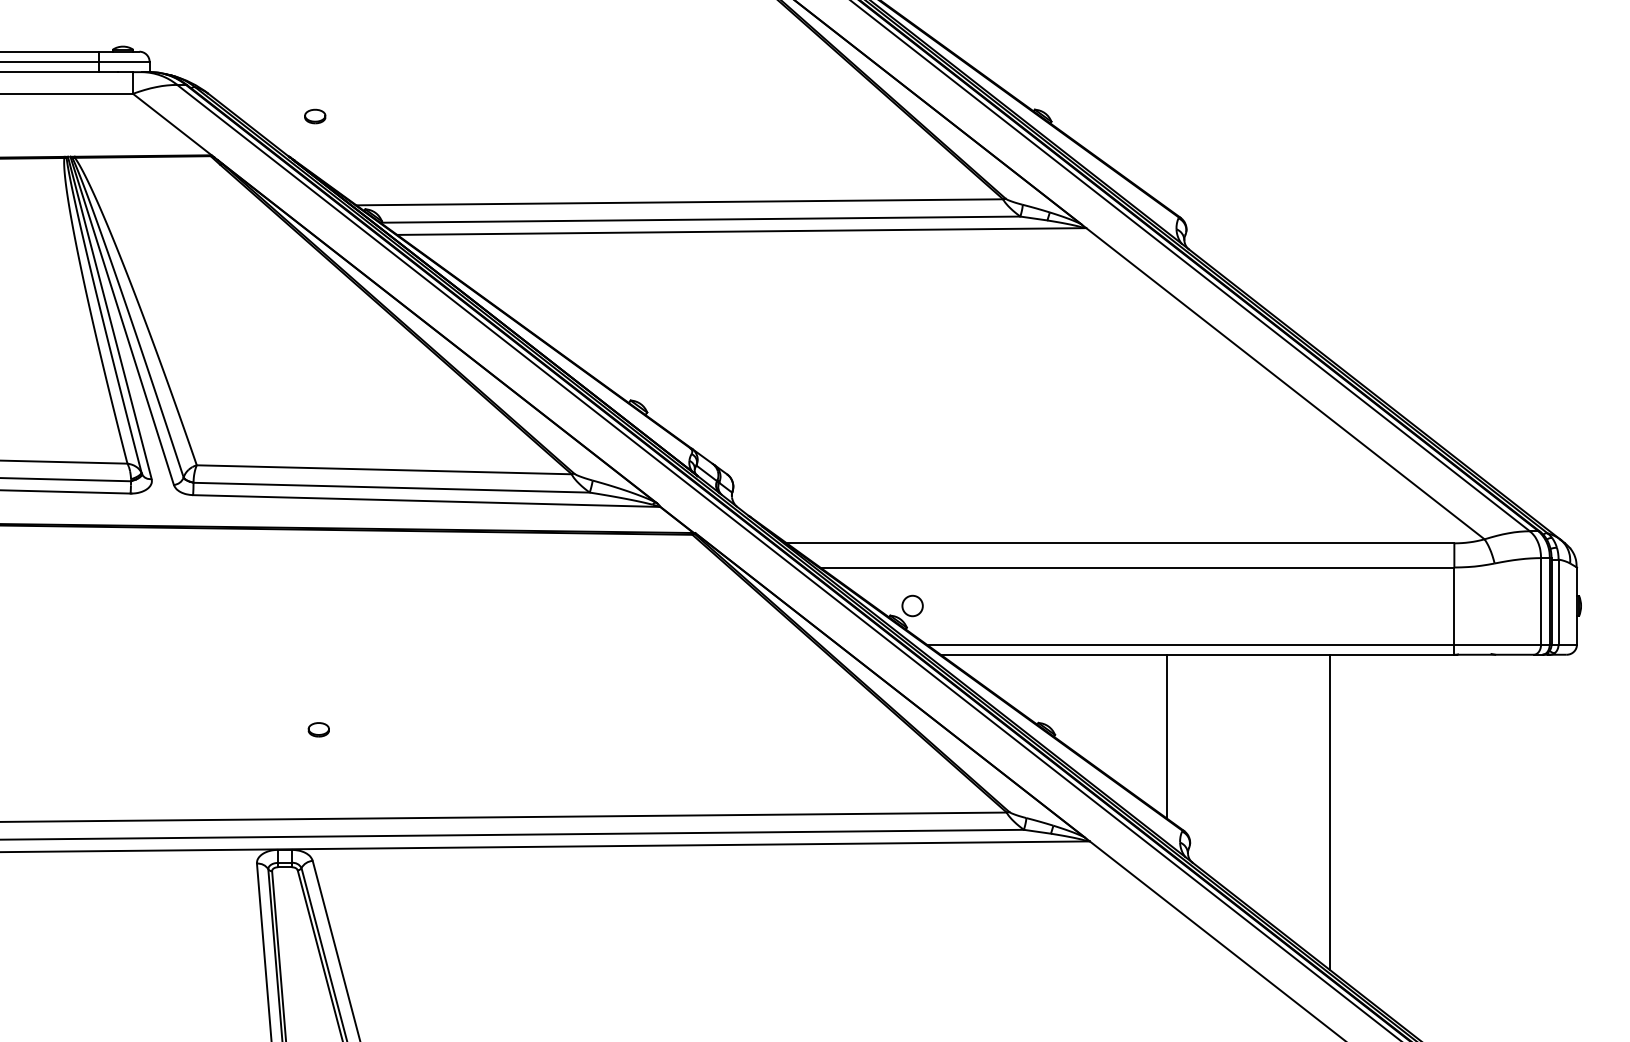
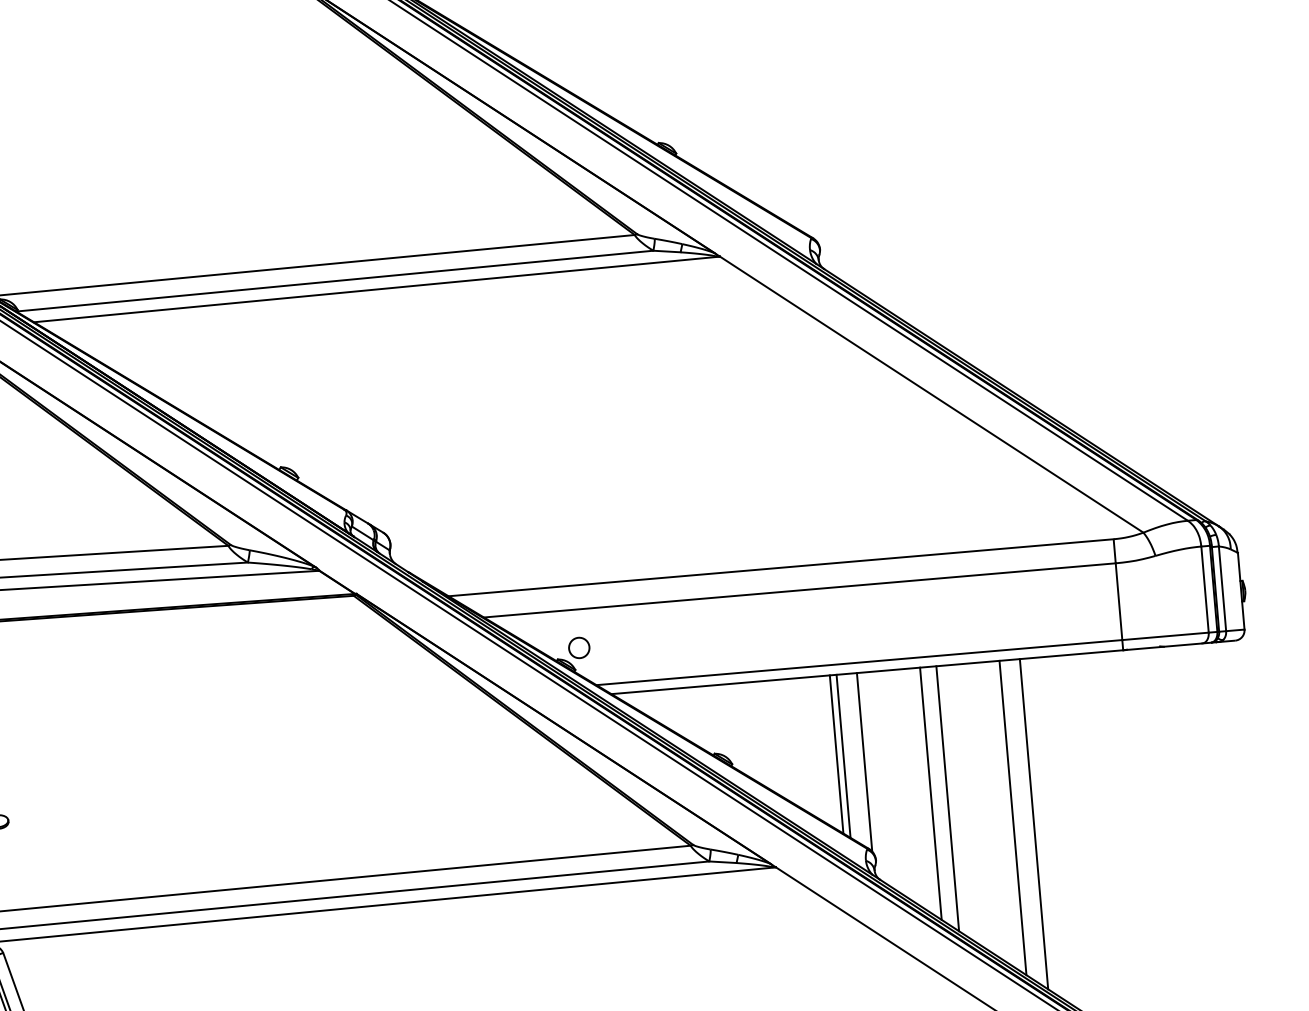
line: (1159, 733) -> (836, 753), added
line: (1187, 744) -> (864, 762), added
line: (1250, 780) -> (930, 792), added
line: (1266, 787) -> (947, 798), added
line: (1350, 820) -> (1033, 824), added

